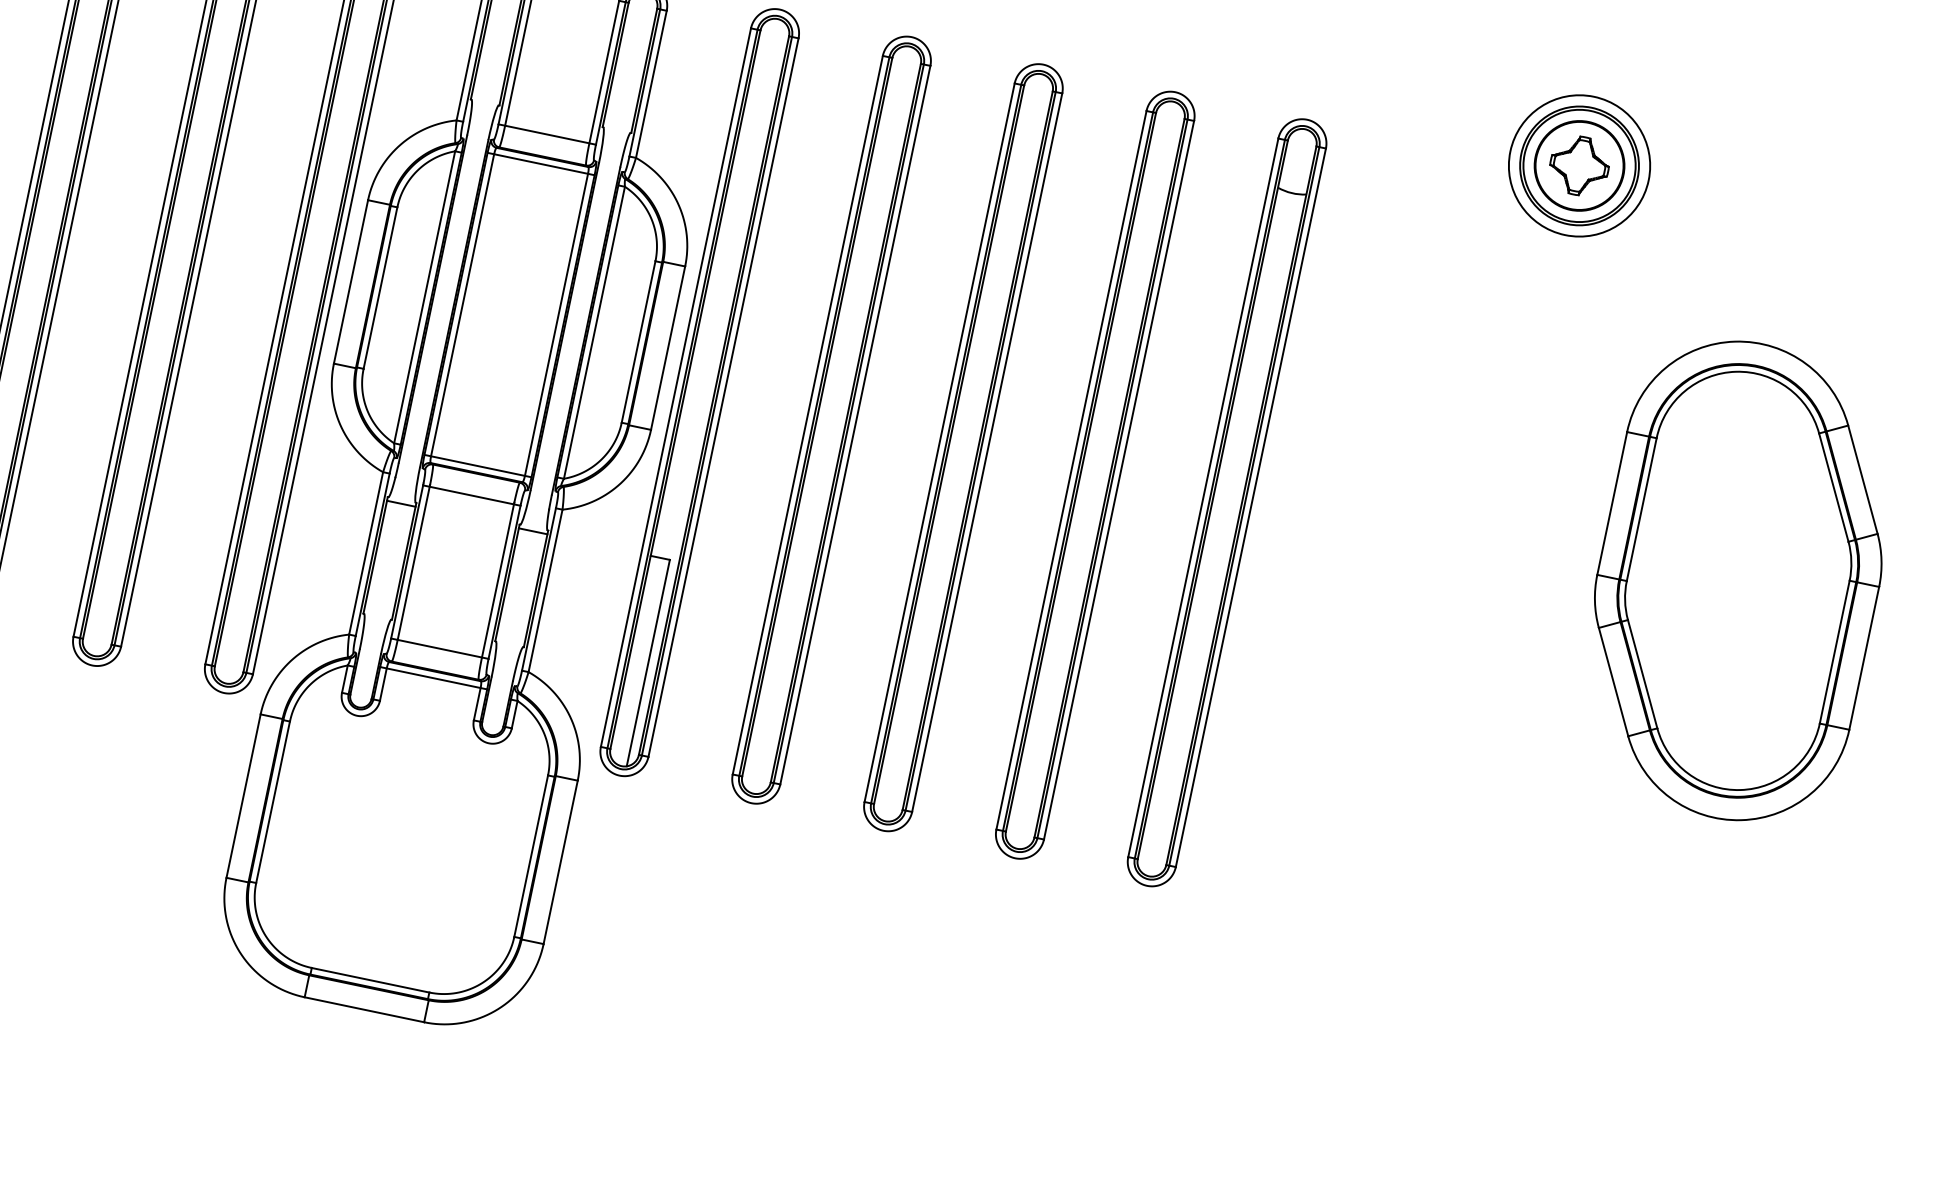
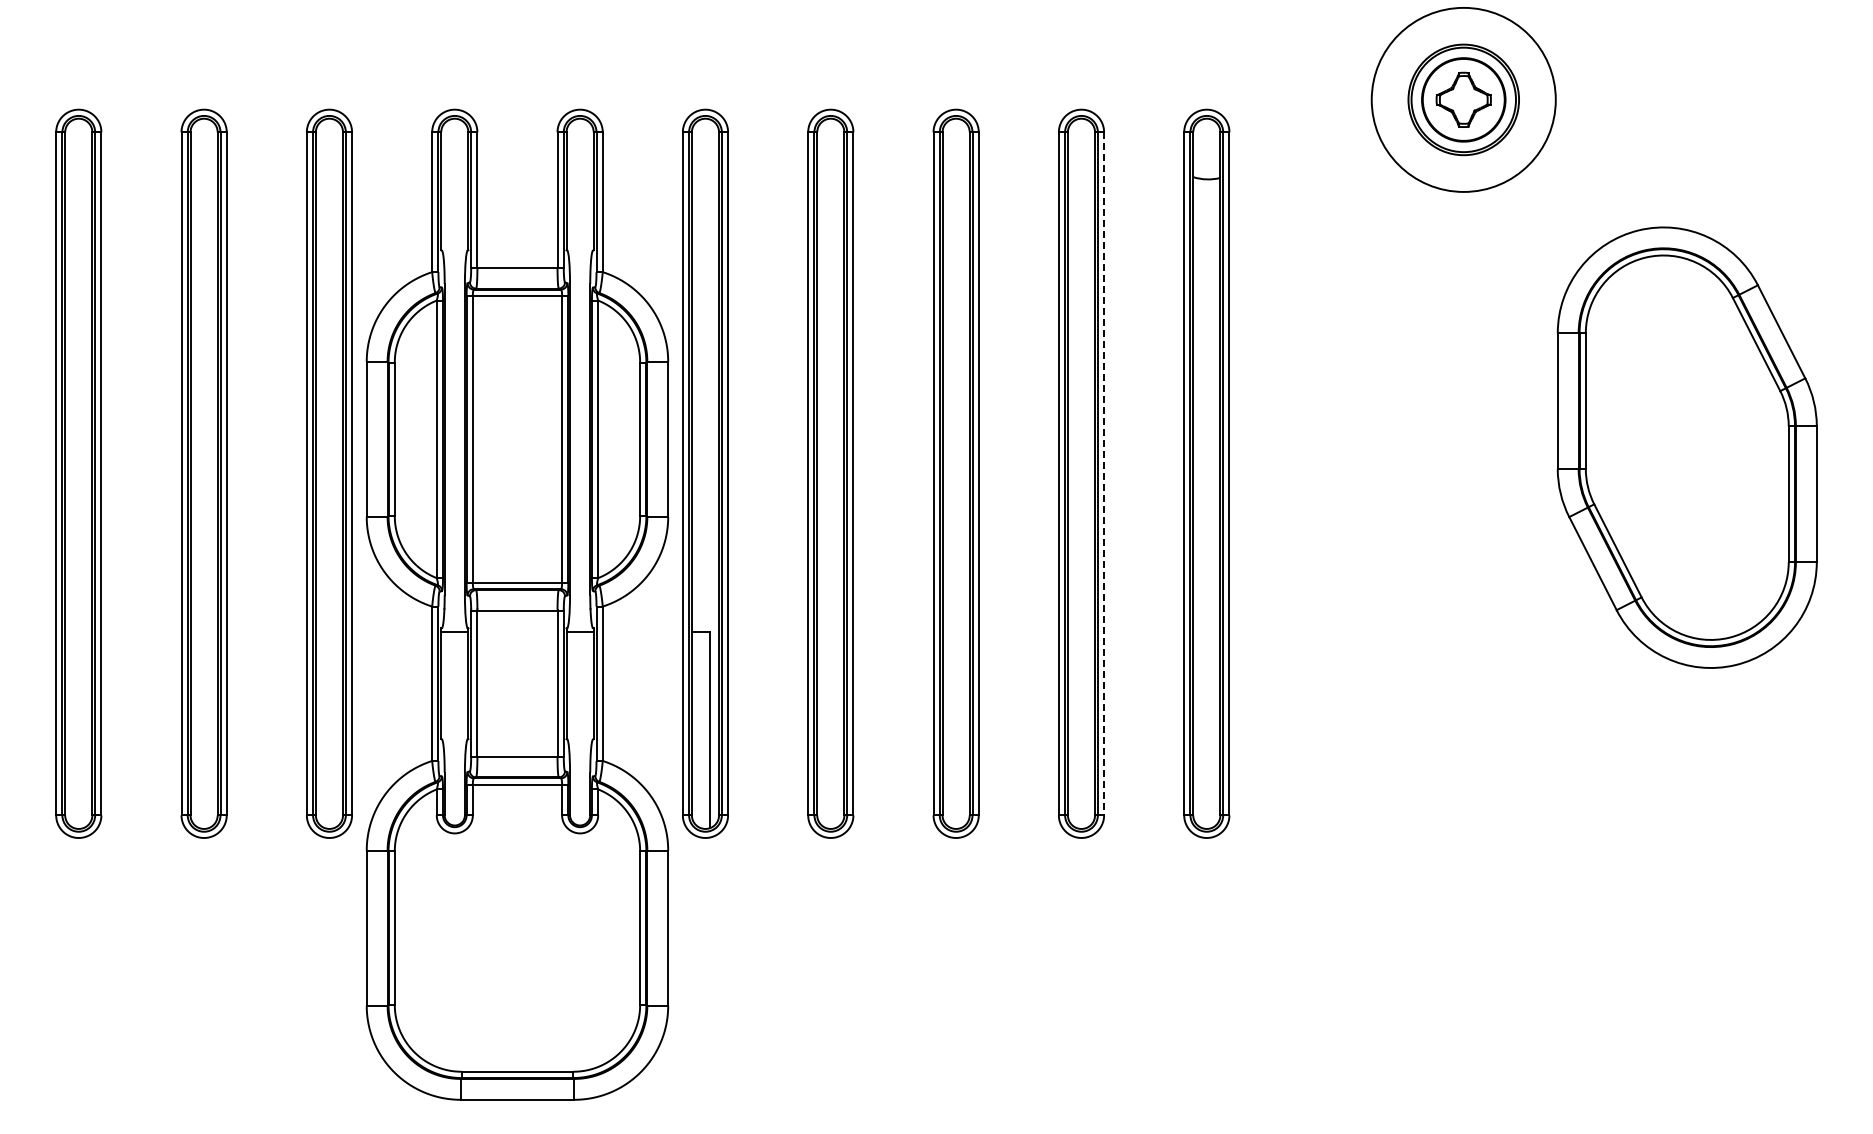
circle: (1579, 165) -> (1463, 99), size x1.4
line: (1119, 479) -> (1104, 473), solid -> dashed

